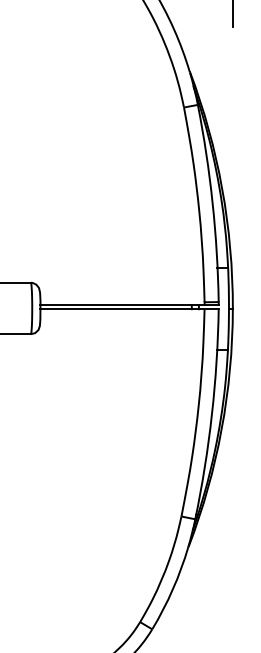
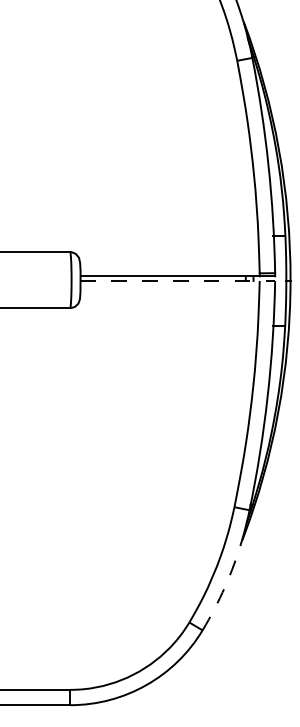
line: (130, 308) -> (178, 280), solid -> dashed
line: (173, 589) -> (225, 586), solid -> dashed

